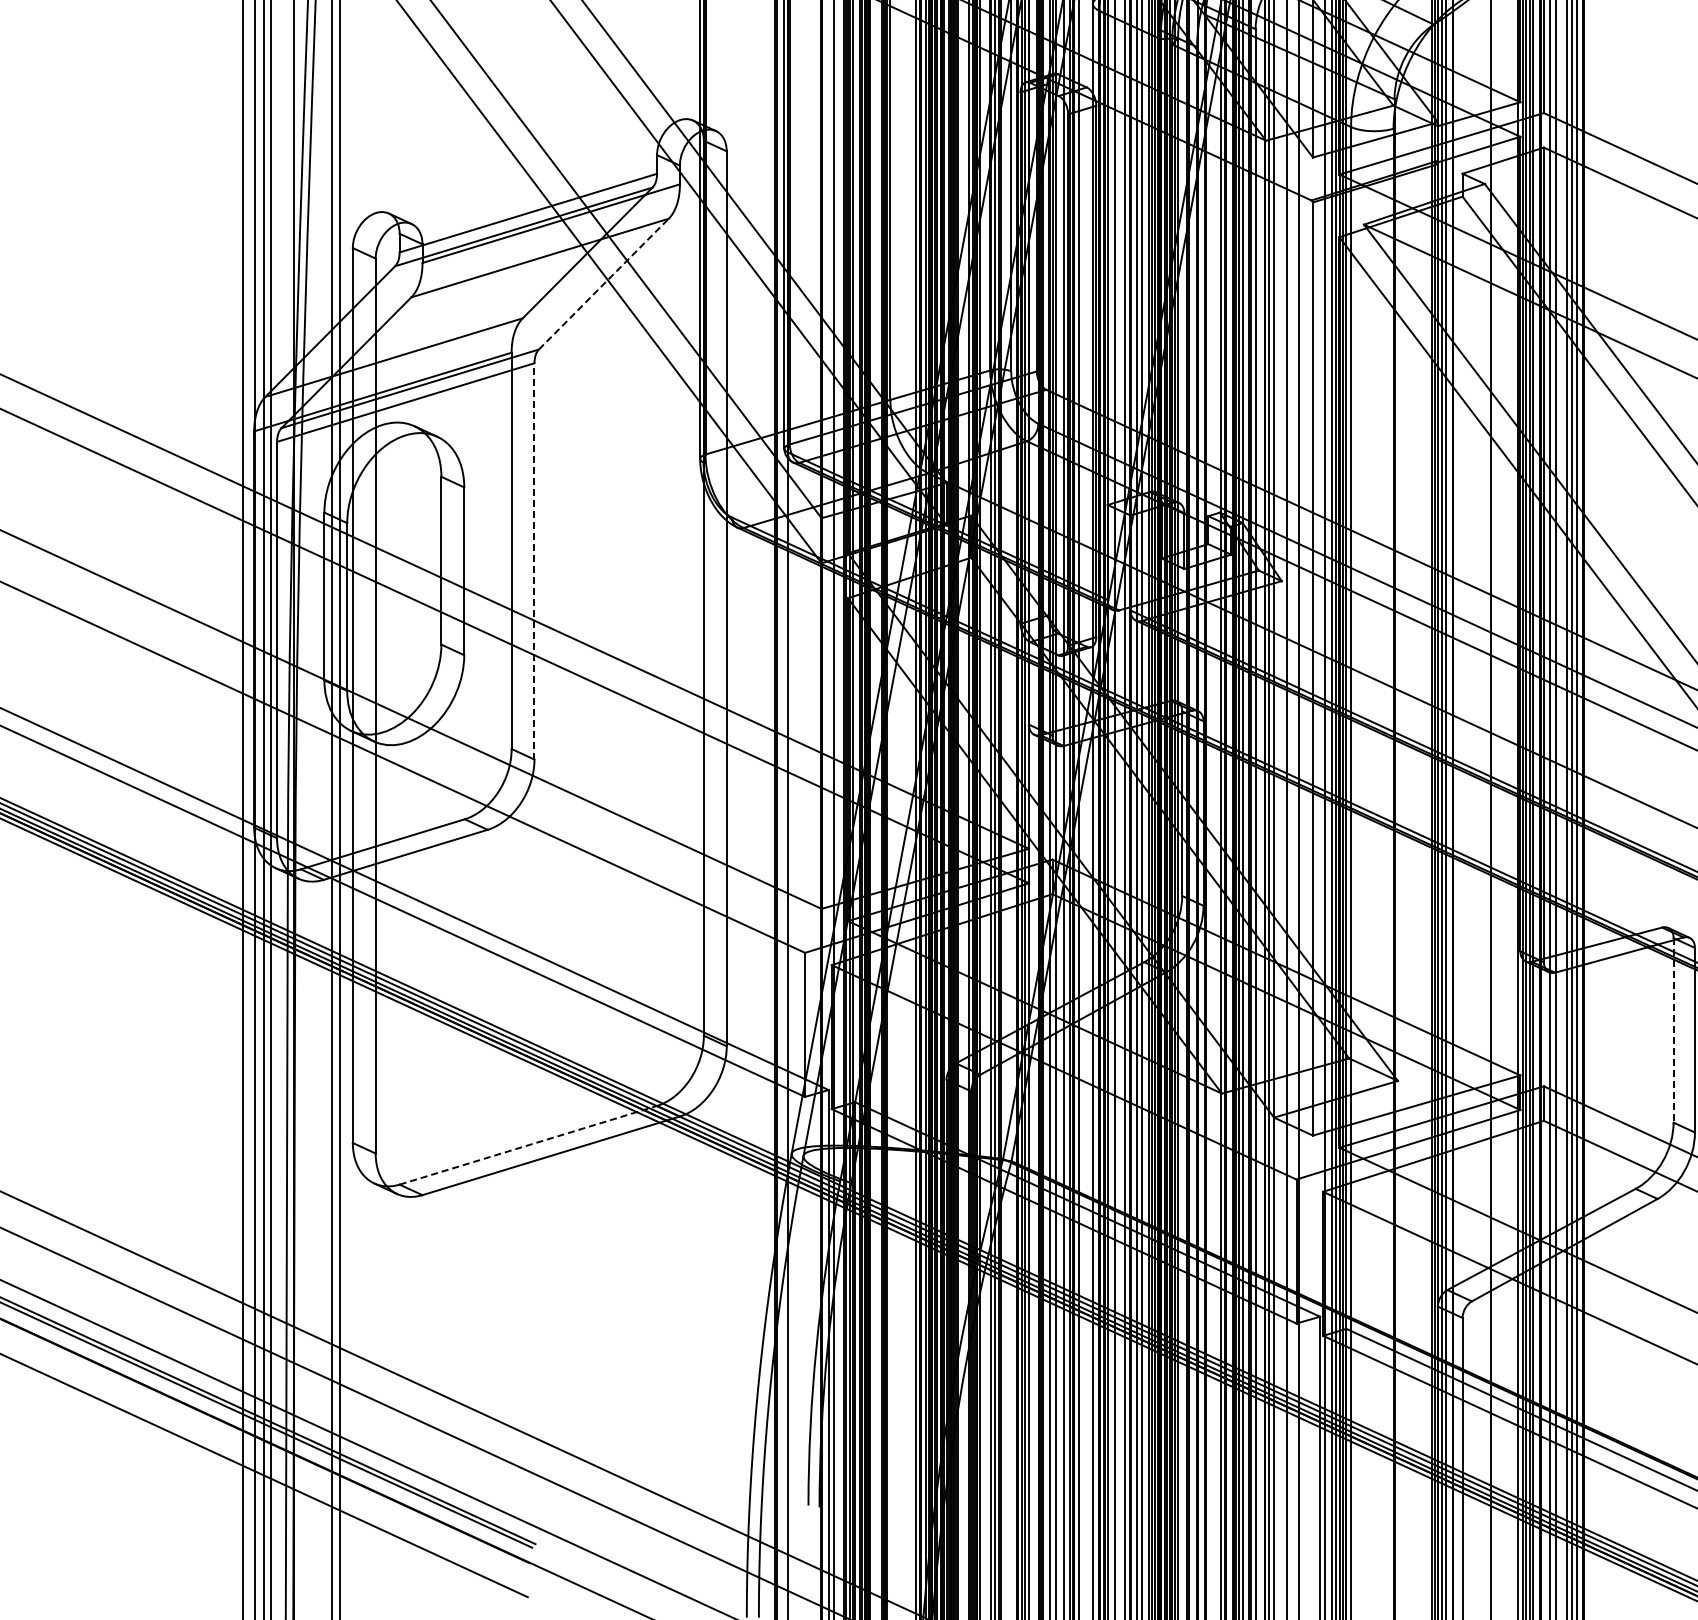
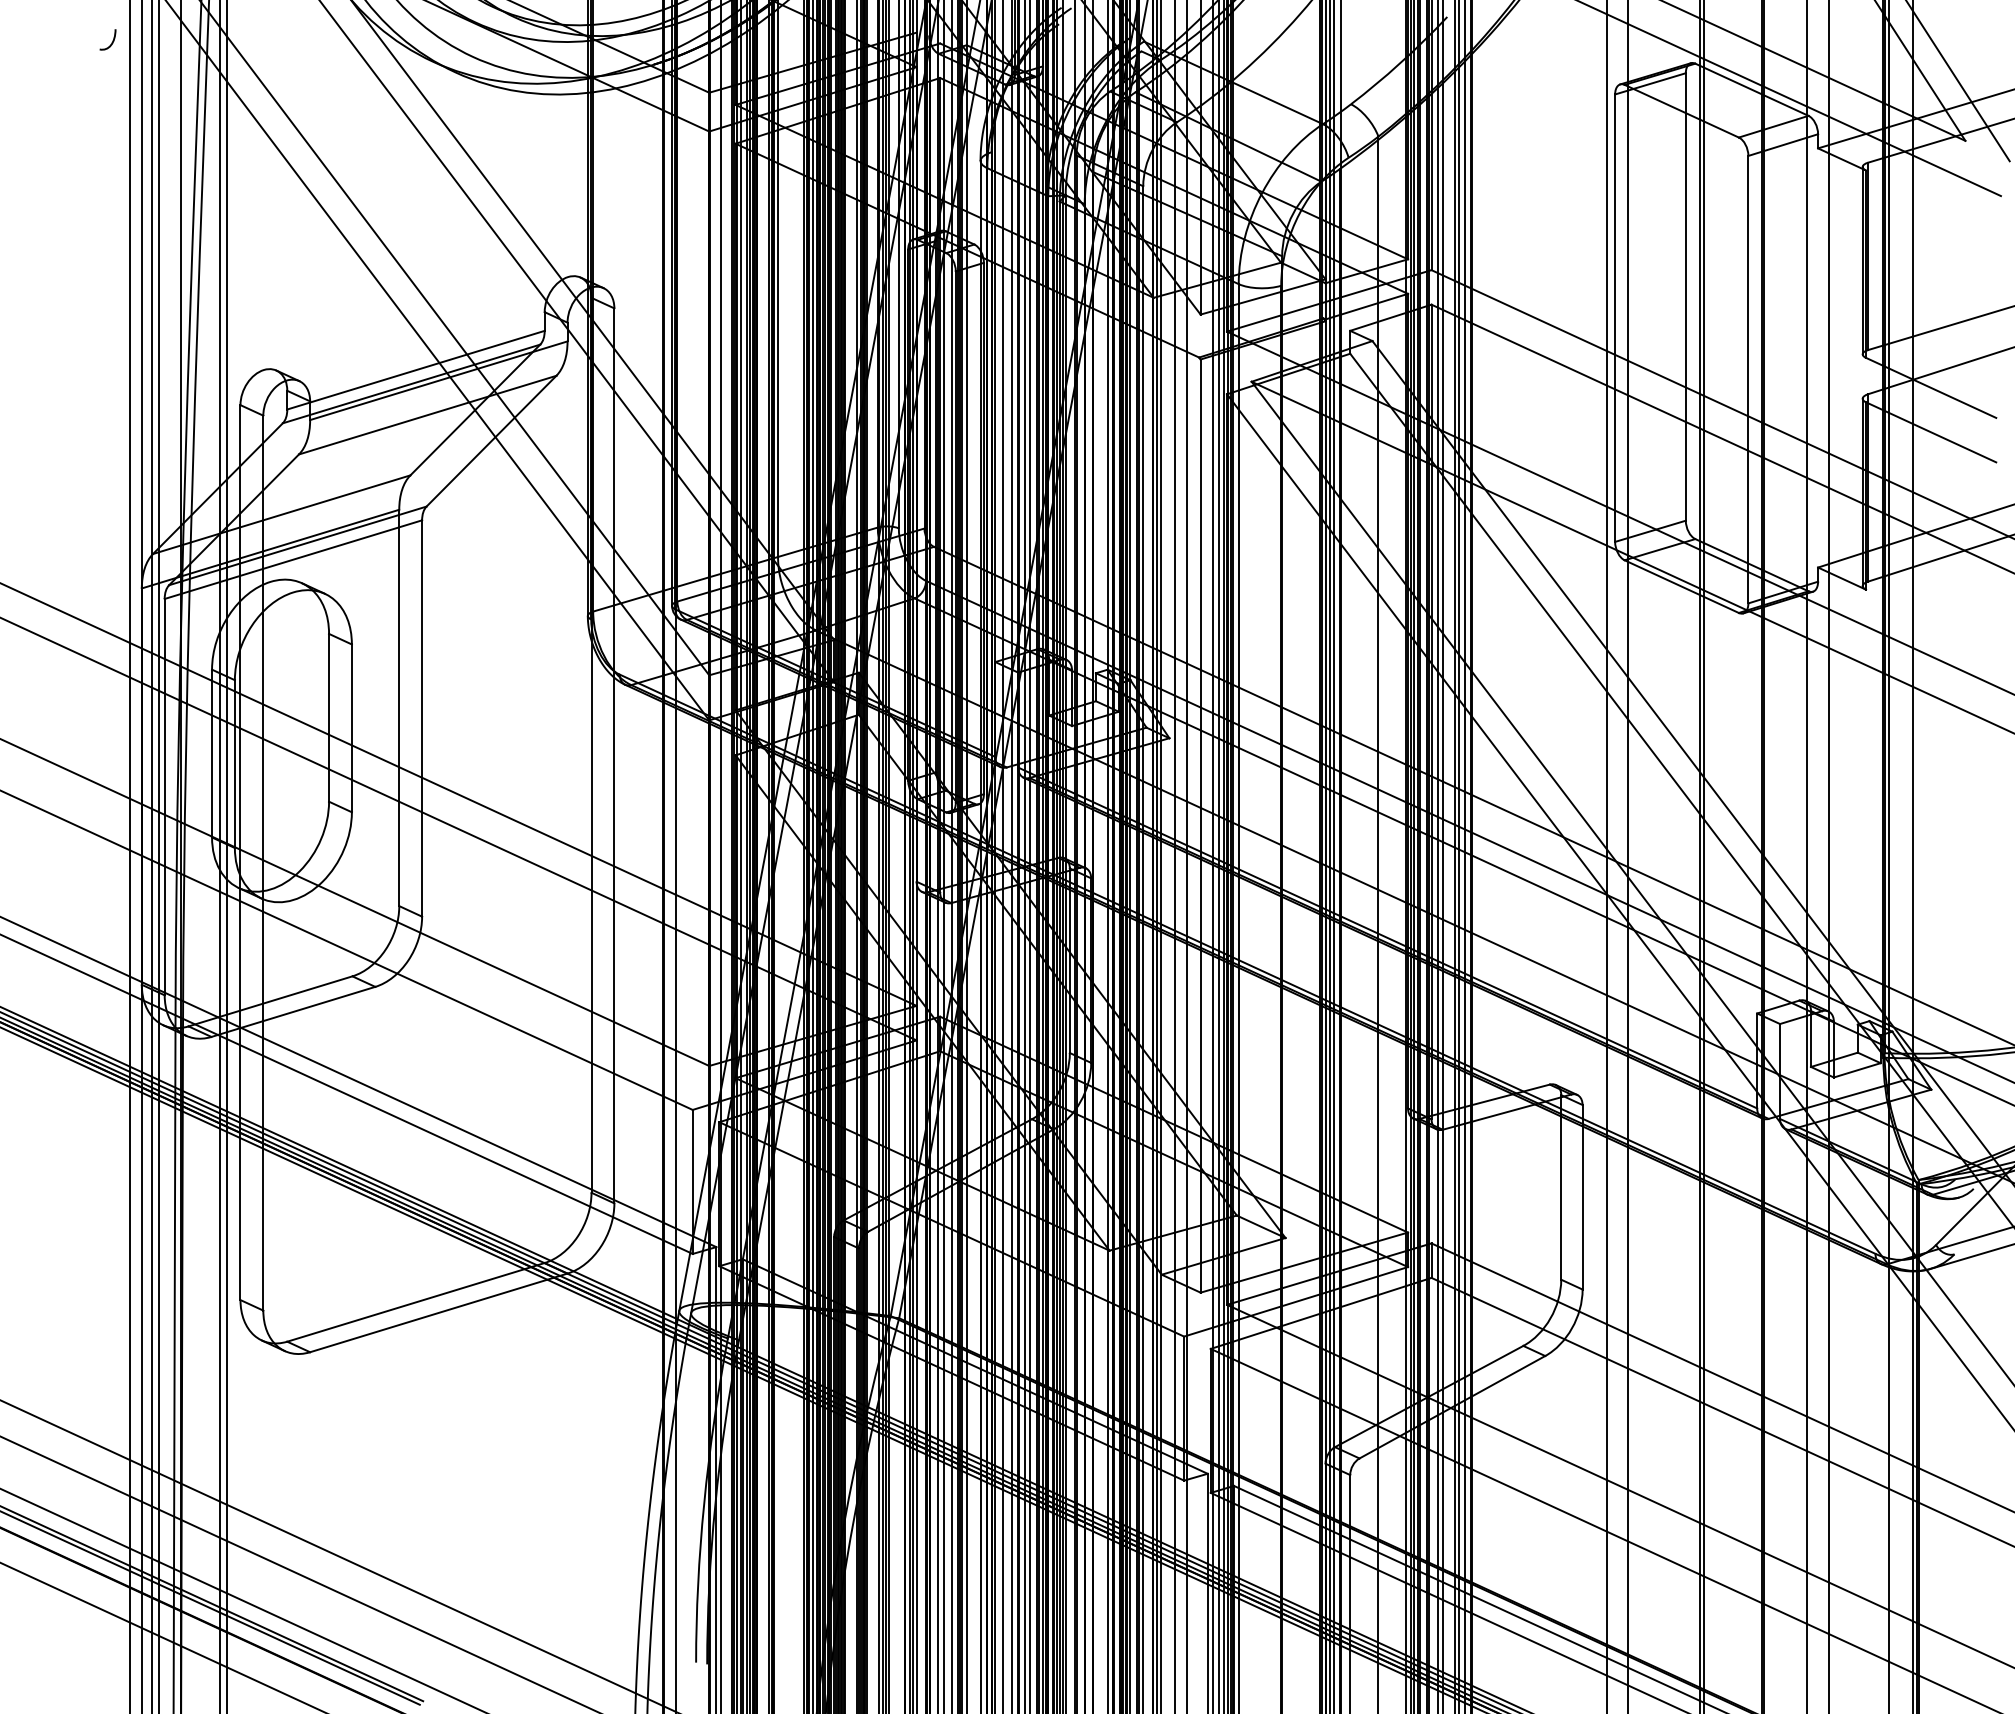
line: (603, 283) -> (491, 440), dashed -> solid
line: (534, 561) -> (422, 718), dashed -> solid
line: (1673, 1030) -> (1561, 1187), dashed -> solid
line: (528, 1145) -> (416, 1302), dashed -> solid

